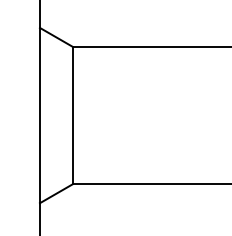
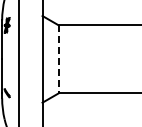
line: (72, 115) -> (58, 59), solid -> dashed

